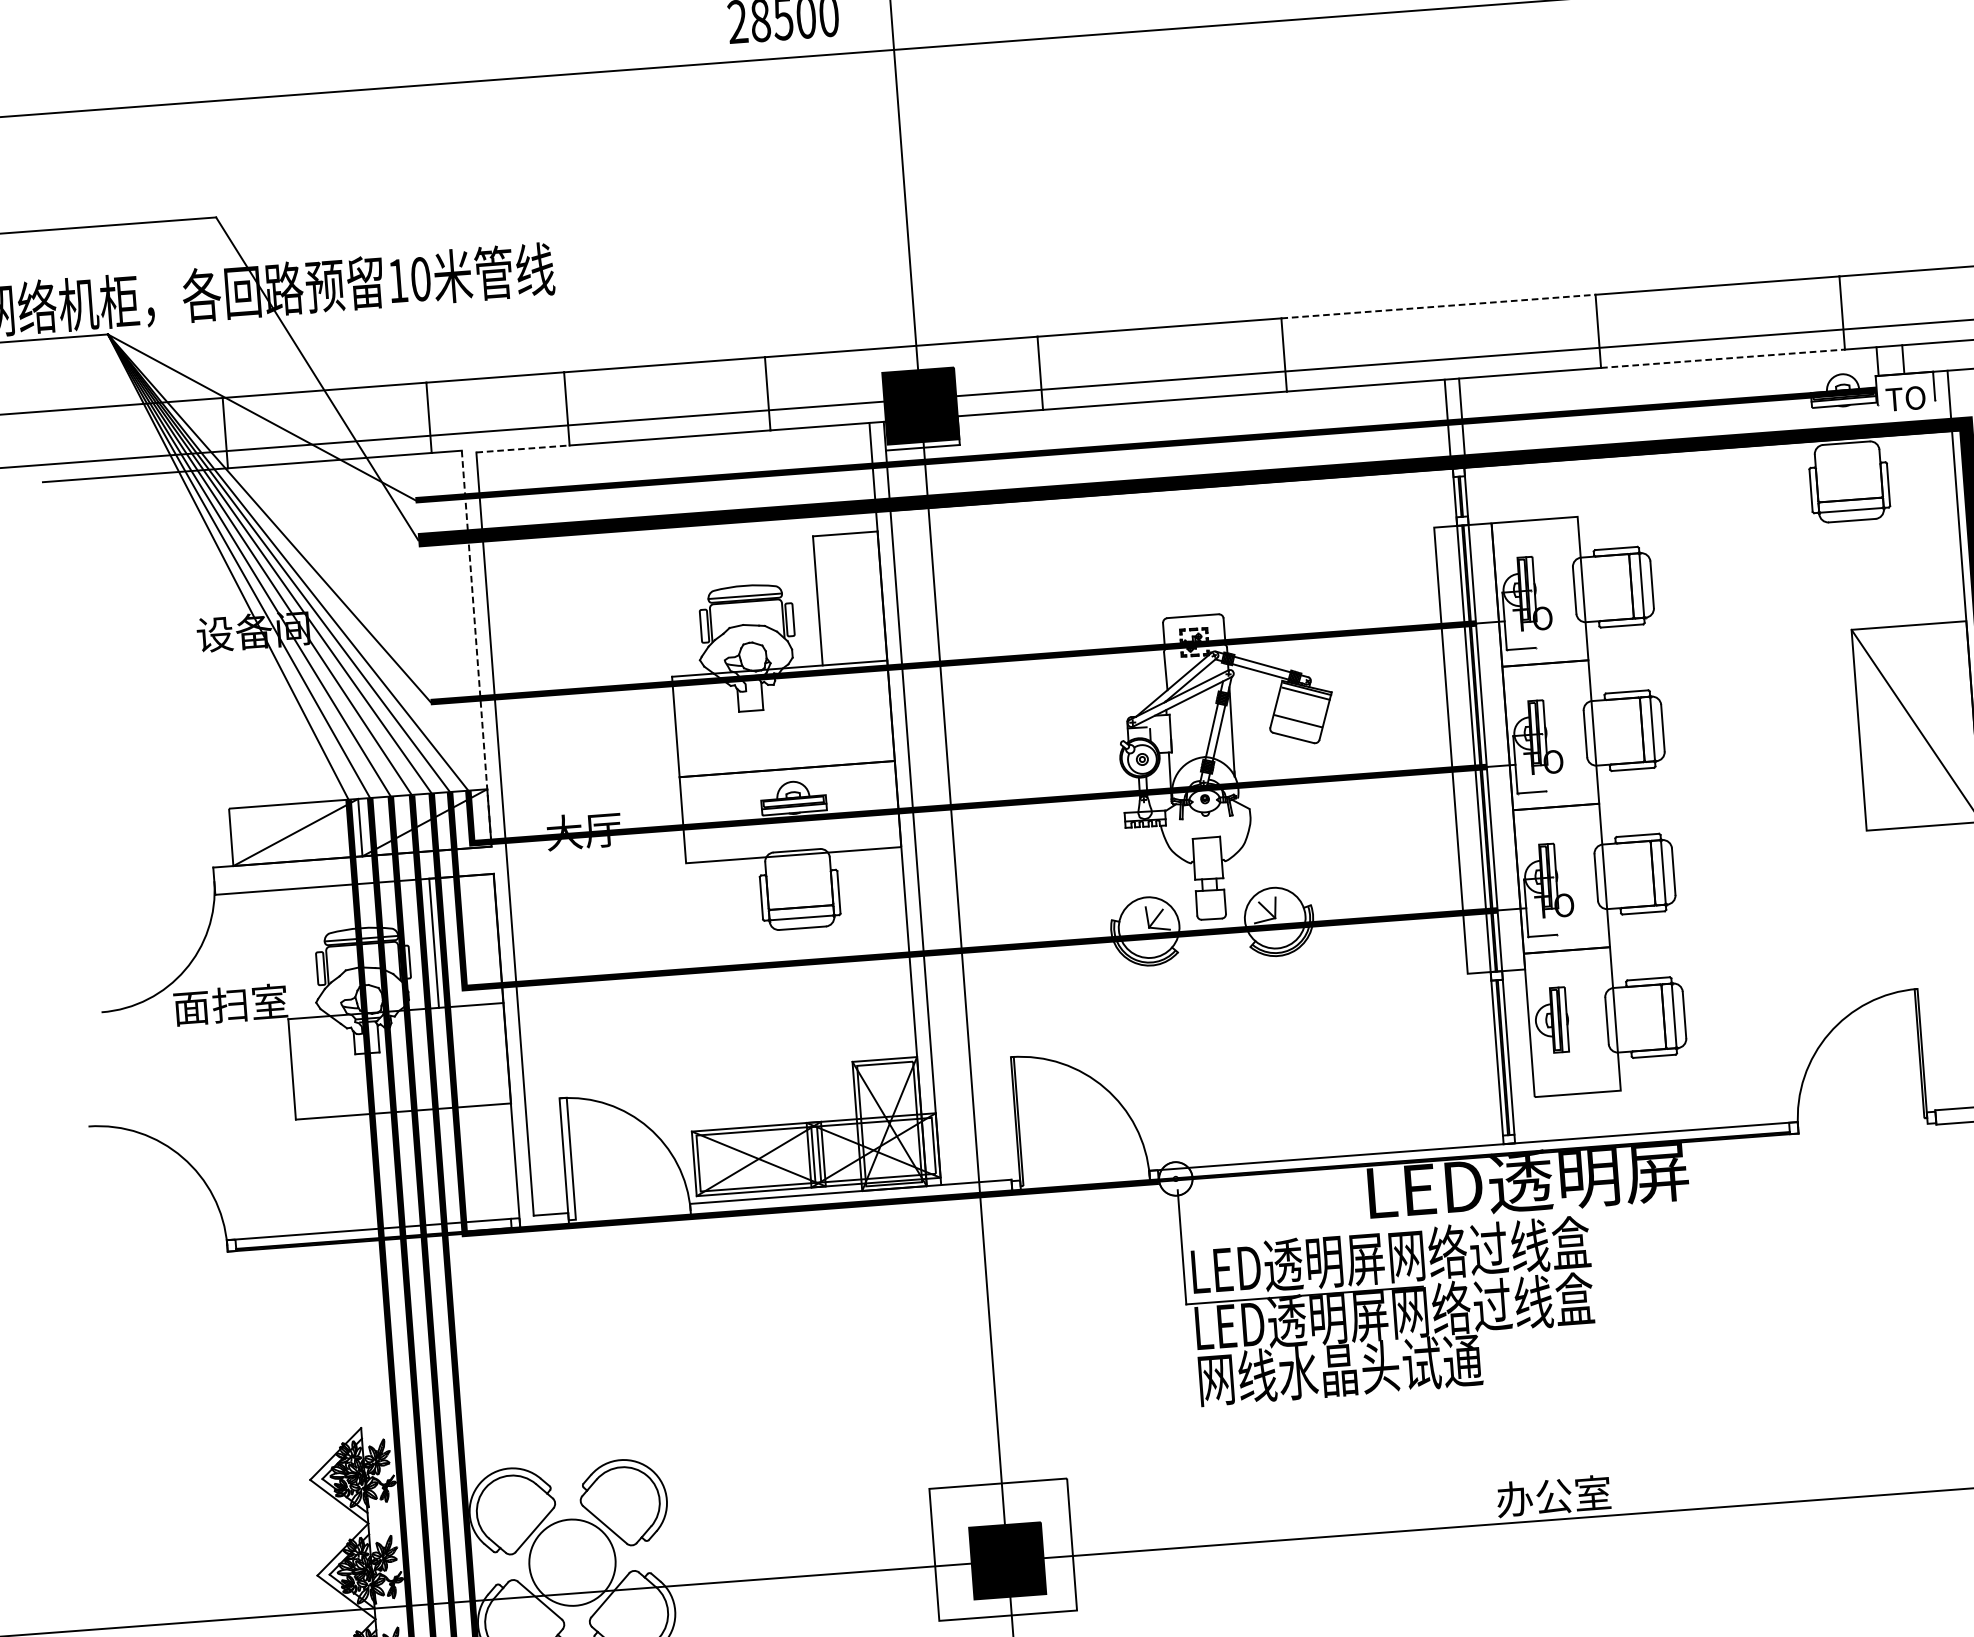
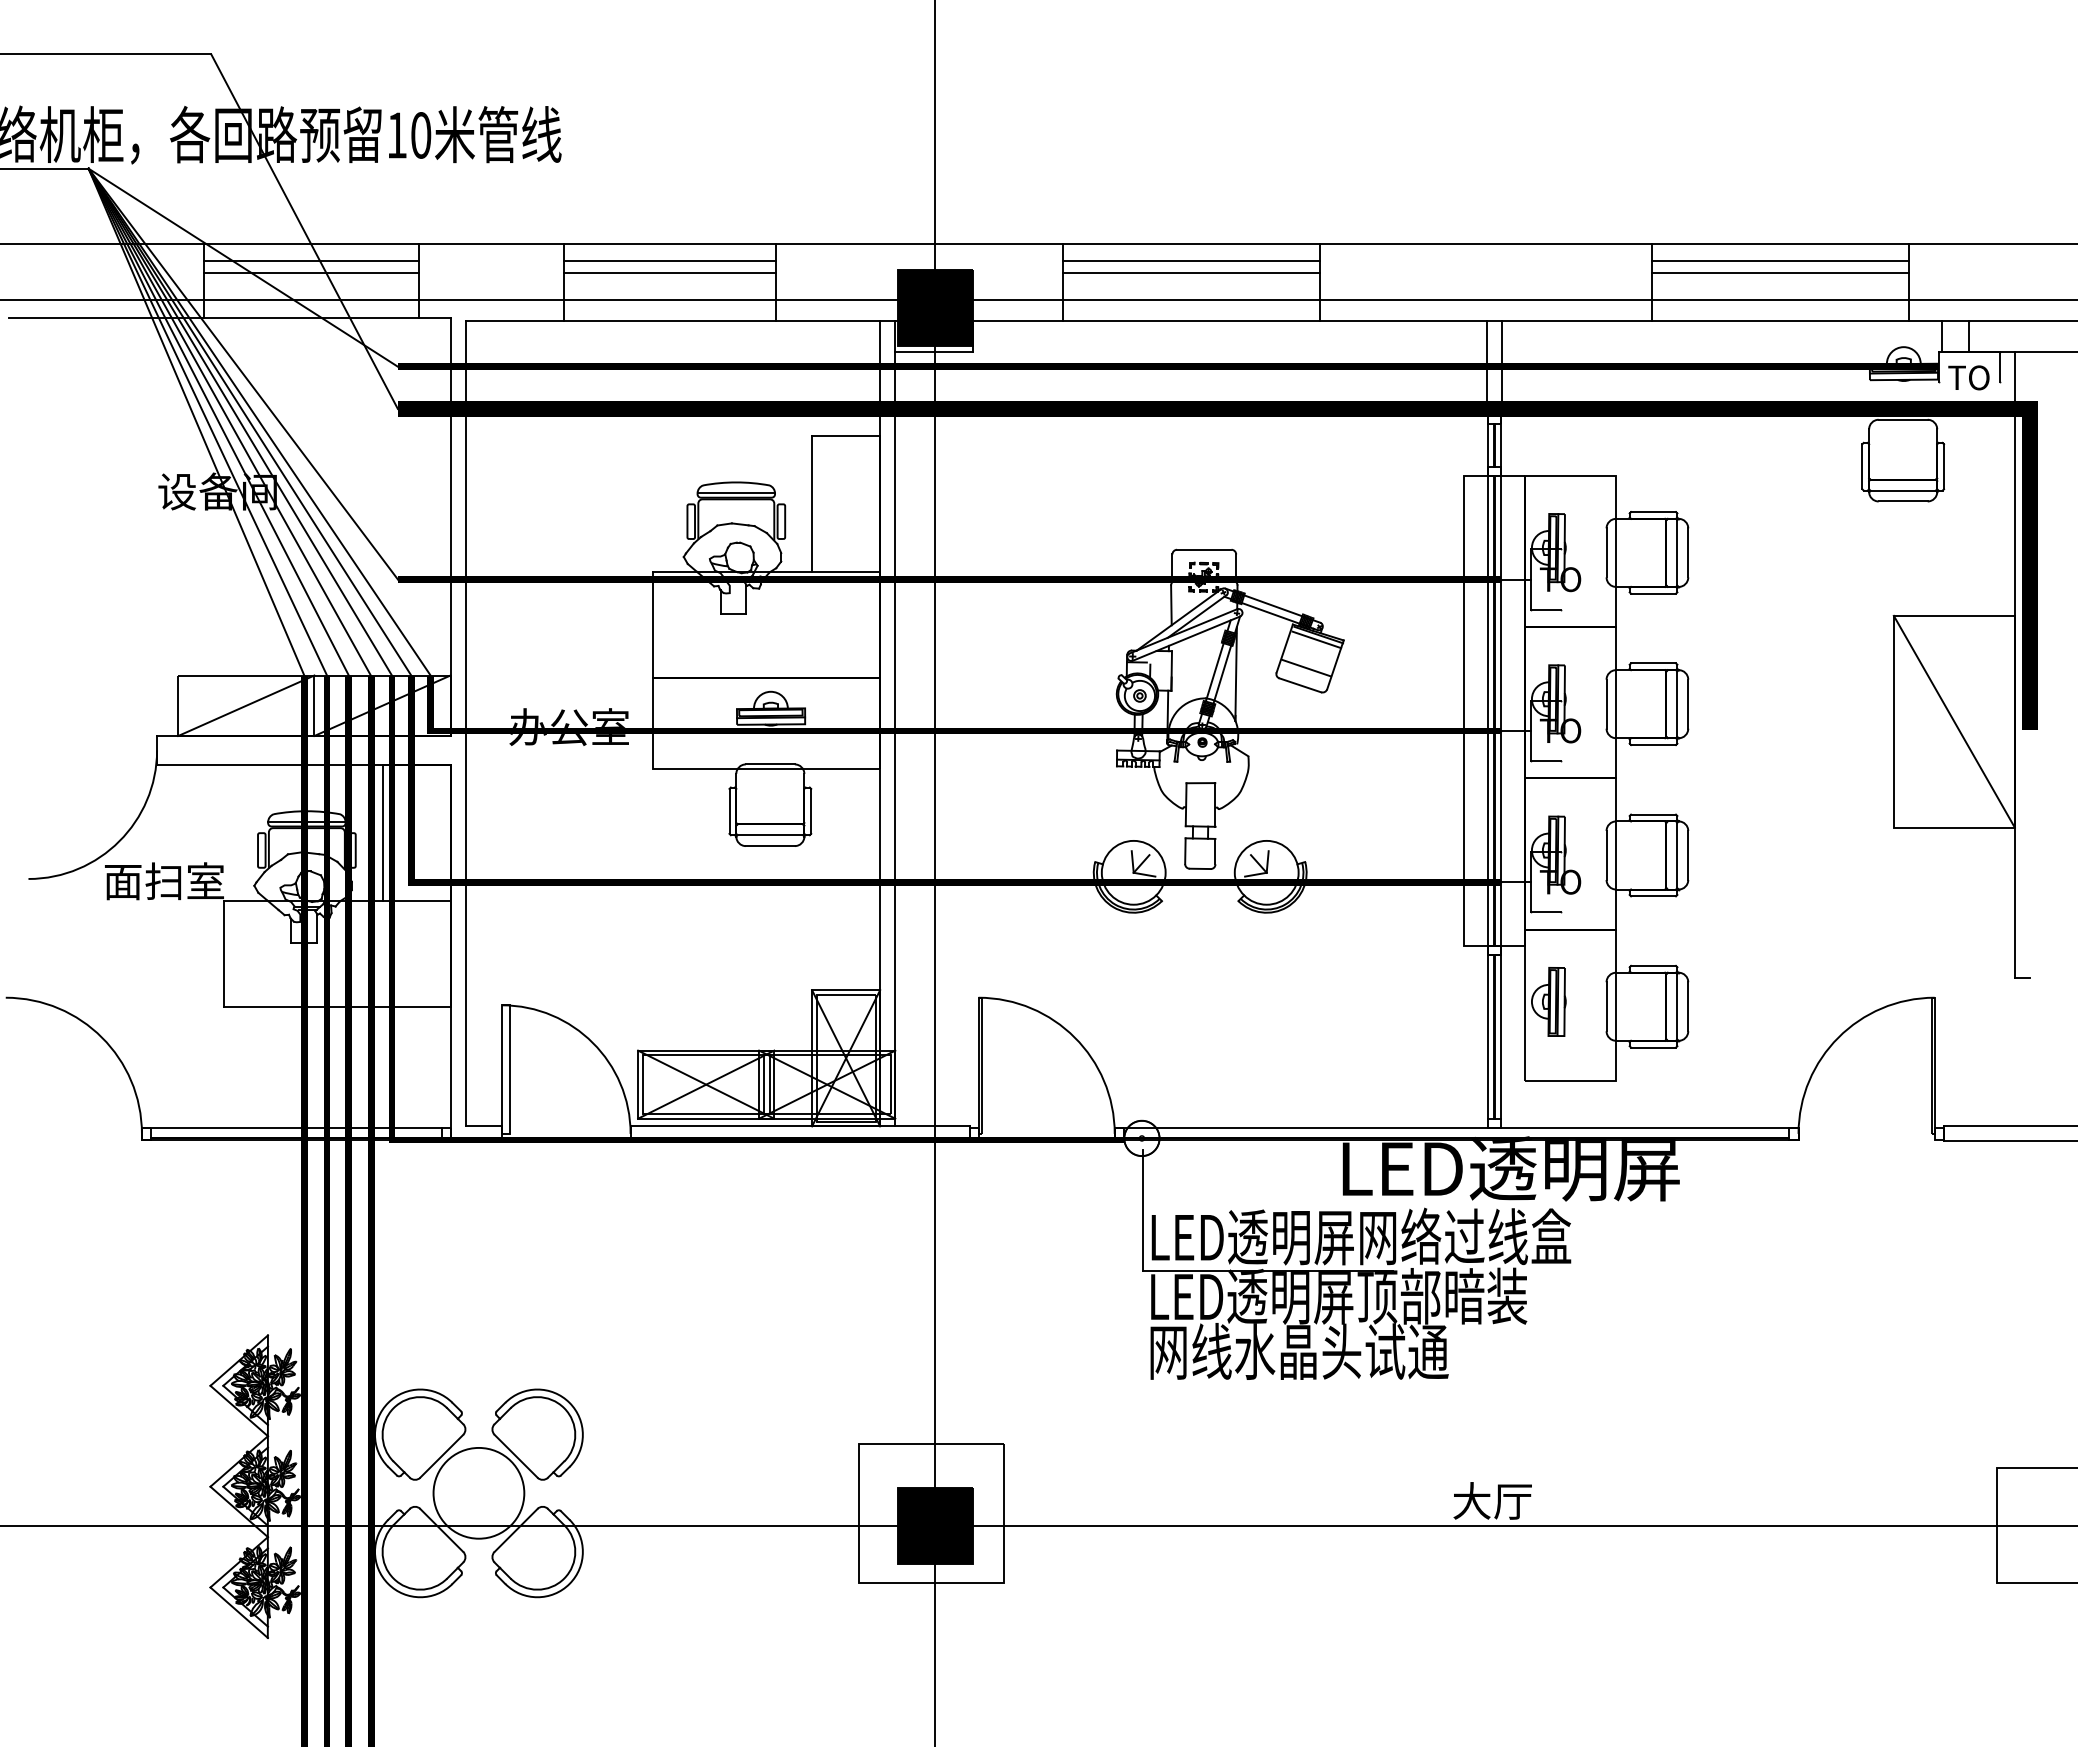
line: (1717, 300) -> (1779, 260), added
line: (1438, 306) -> (1486, 244), dashed -> solid
line: (1718, 313) -> (1779, 273), added
line: (1160, 342) -> (1191, 260), added
line: (1161, 355) -> (1191, 273), added
line: (1723, 358) -> (1780, 321), dashed -> solid
line: (665, 380) -> (669, 260), added
line: (666, 392) -> (669, 273), added
line: (324, 405) -> (310, 260), added
line: (325, 418) -> (310, 273), added
line: (523, 448) -> (515, 321), dashed -> solid
line: (476, 648) -> (450, 527), dashed -> solid
text: (602, 829) -> (568, 726), 大厅 -> 办公室
text: (1491, 1304) -> (1463, 1295), LED透明屏网络过线盒 -> LED透明屏顶部暗装
text: (1553, 1495) -> (1512, 1500), 办公室 -> 大厅

